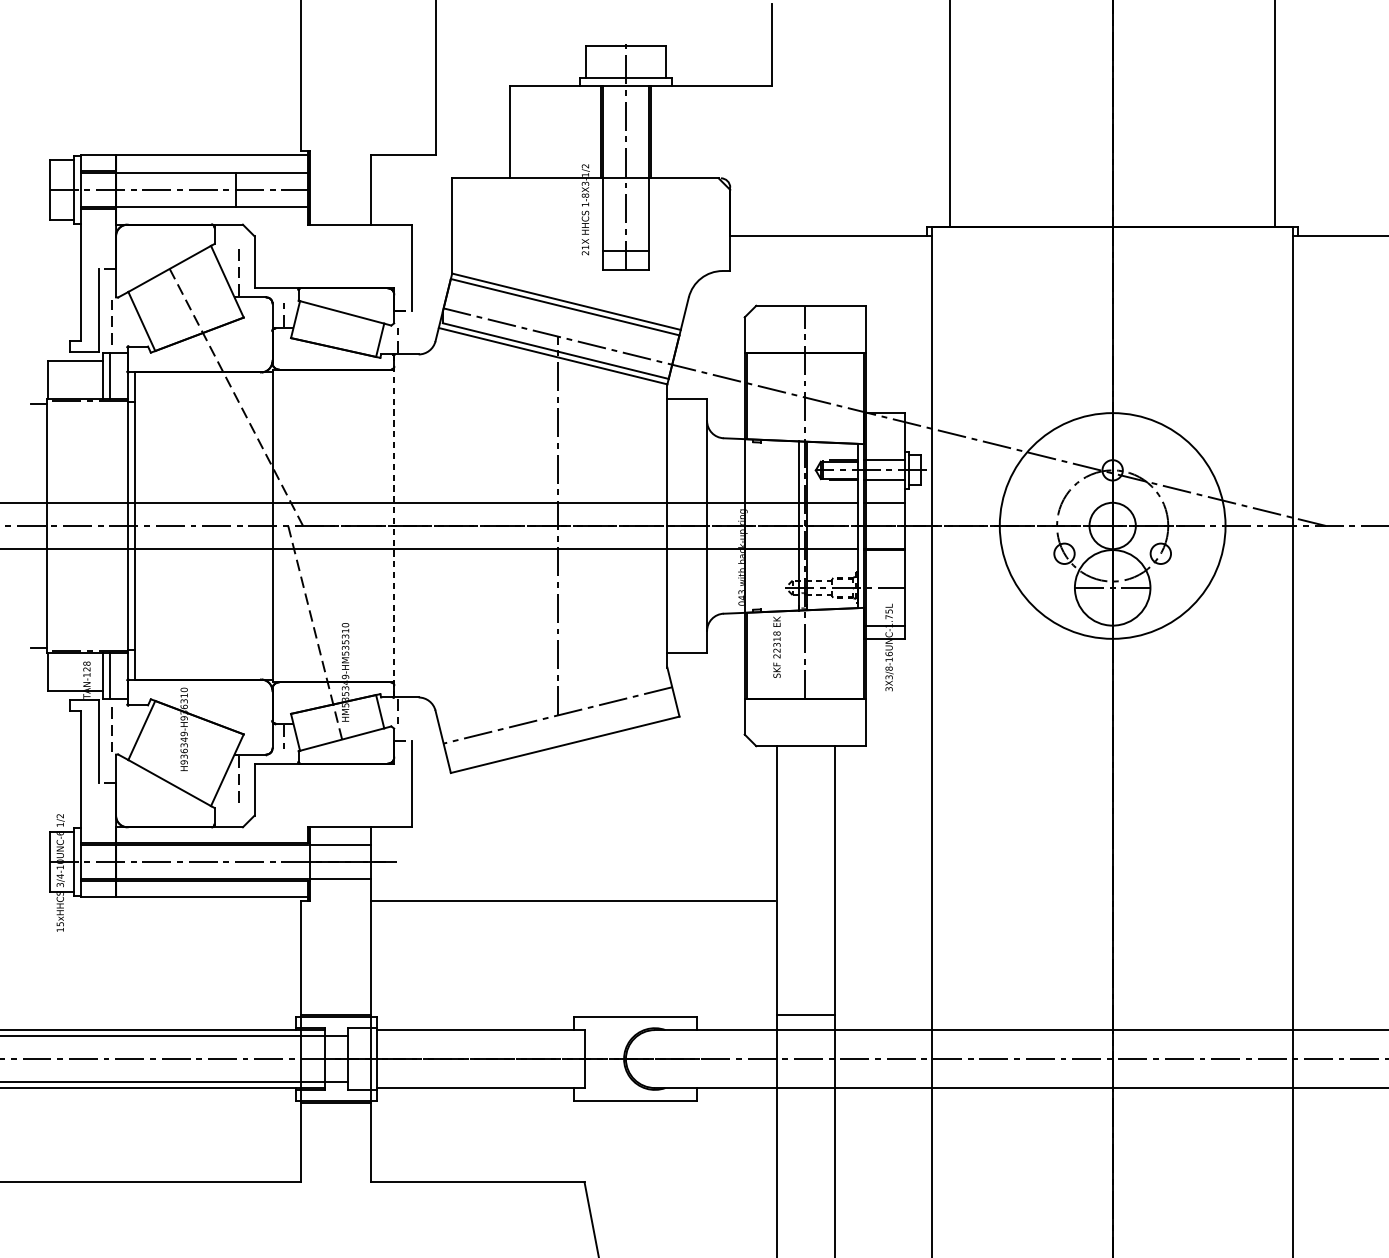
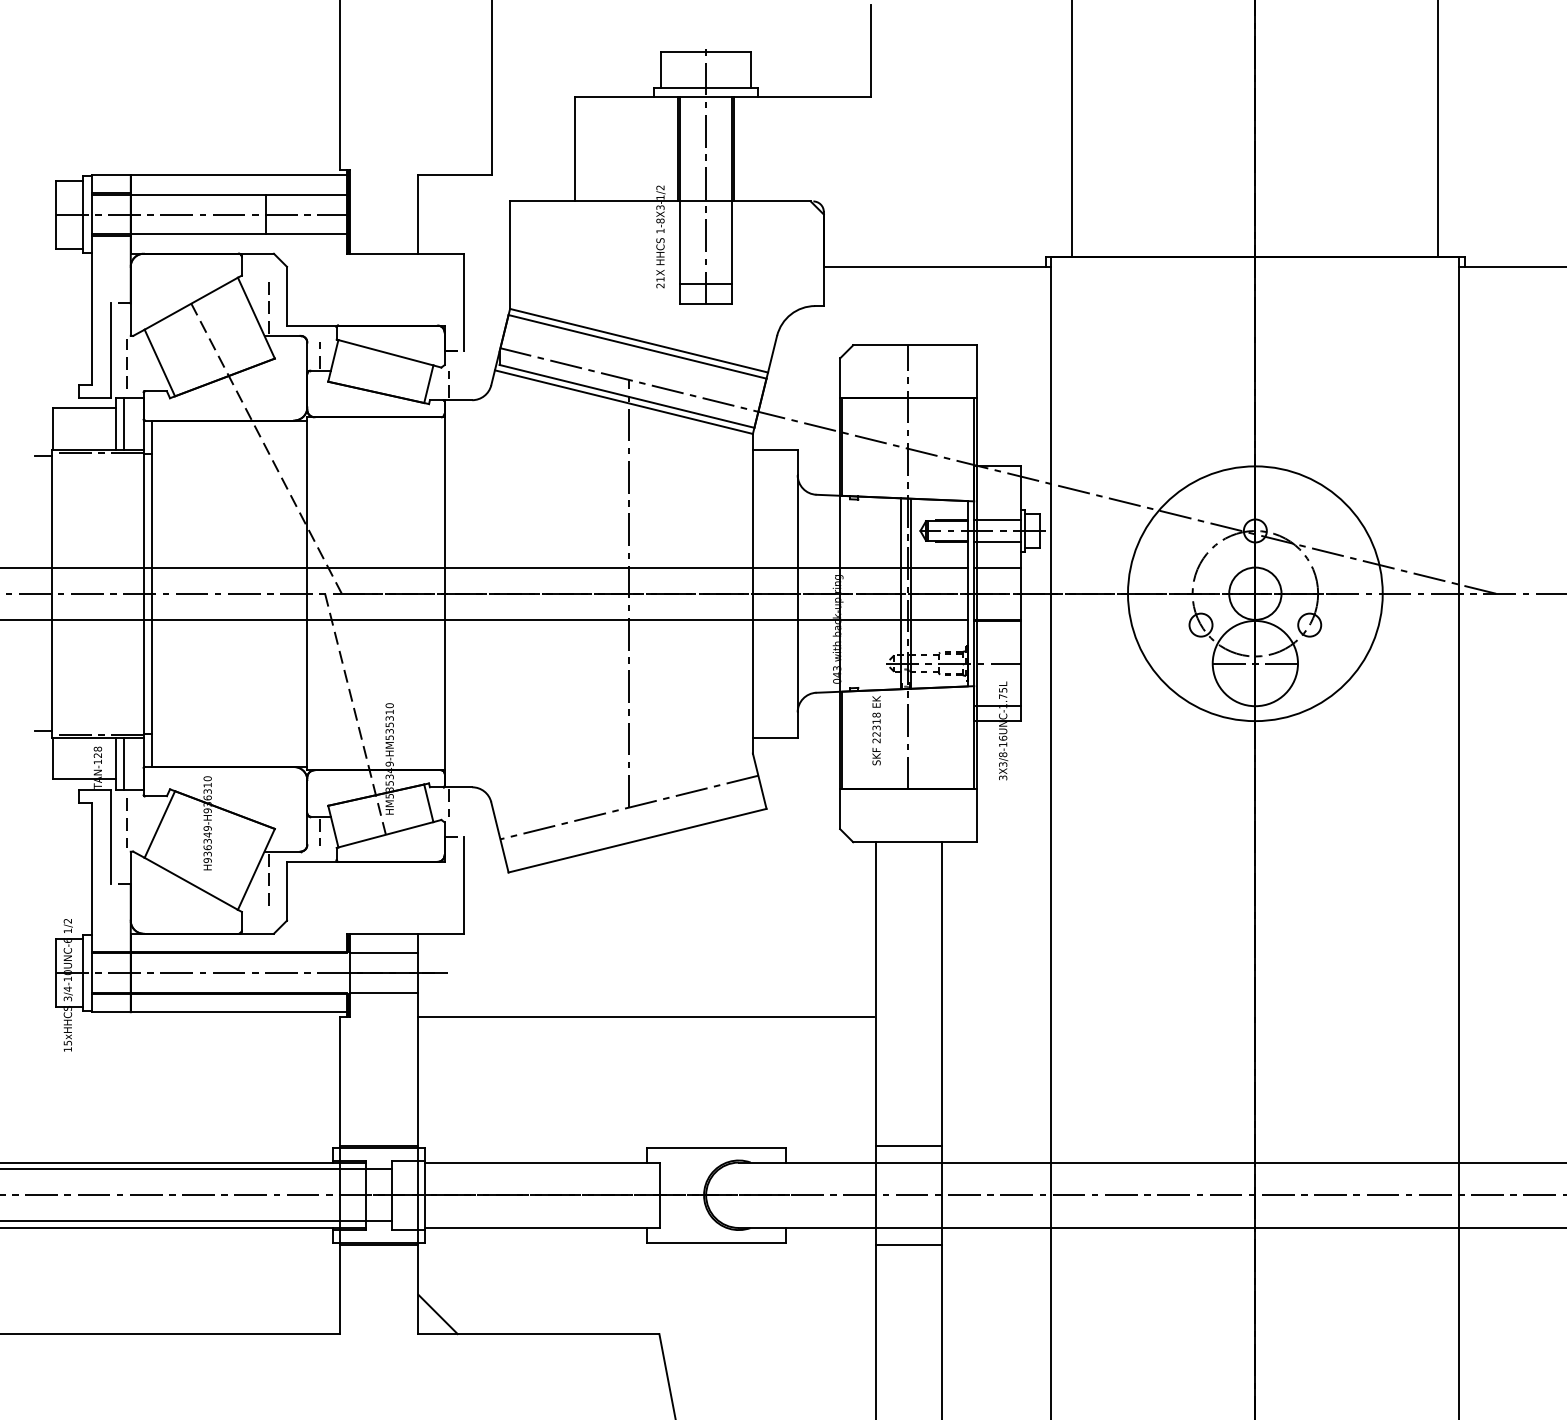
line: (394, 525) -> (444, 593), dashed -> solid
line: (805, 1102) -> (908, 1244), added
line: (387, 1164) -> (437, 1314), added

